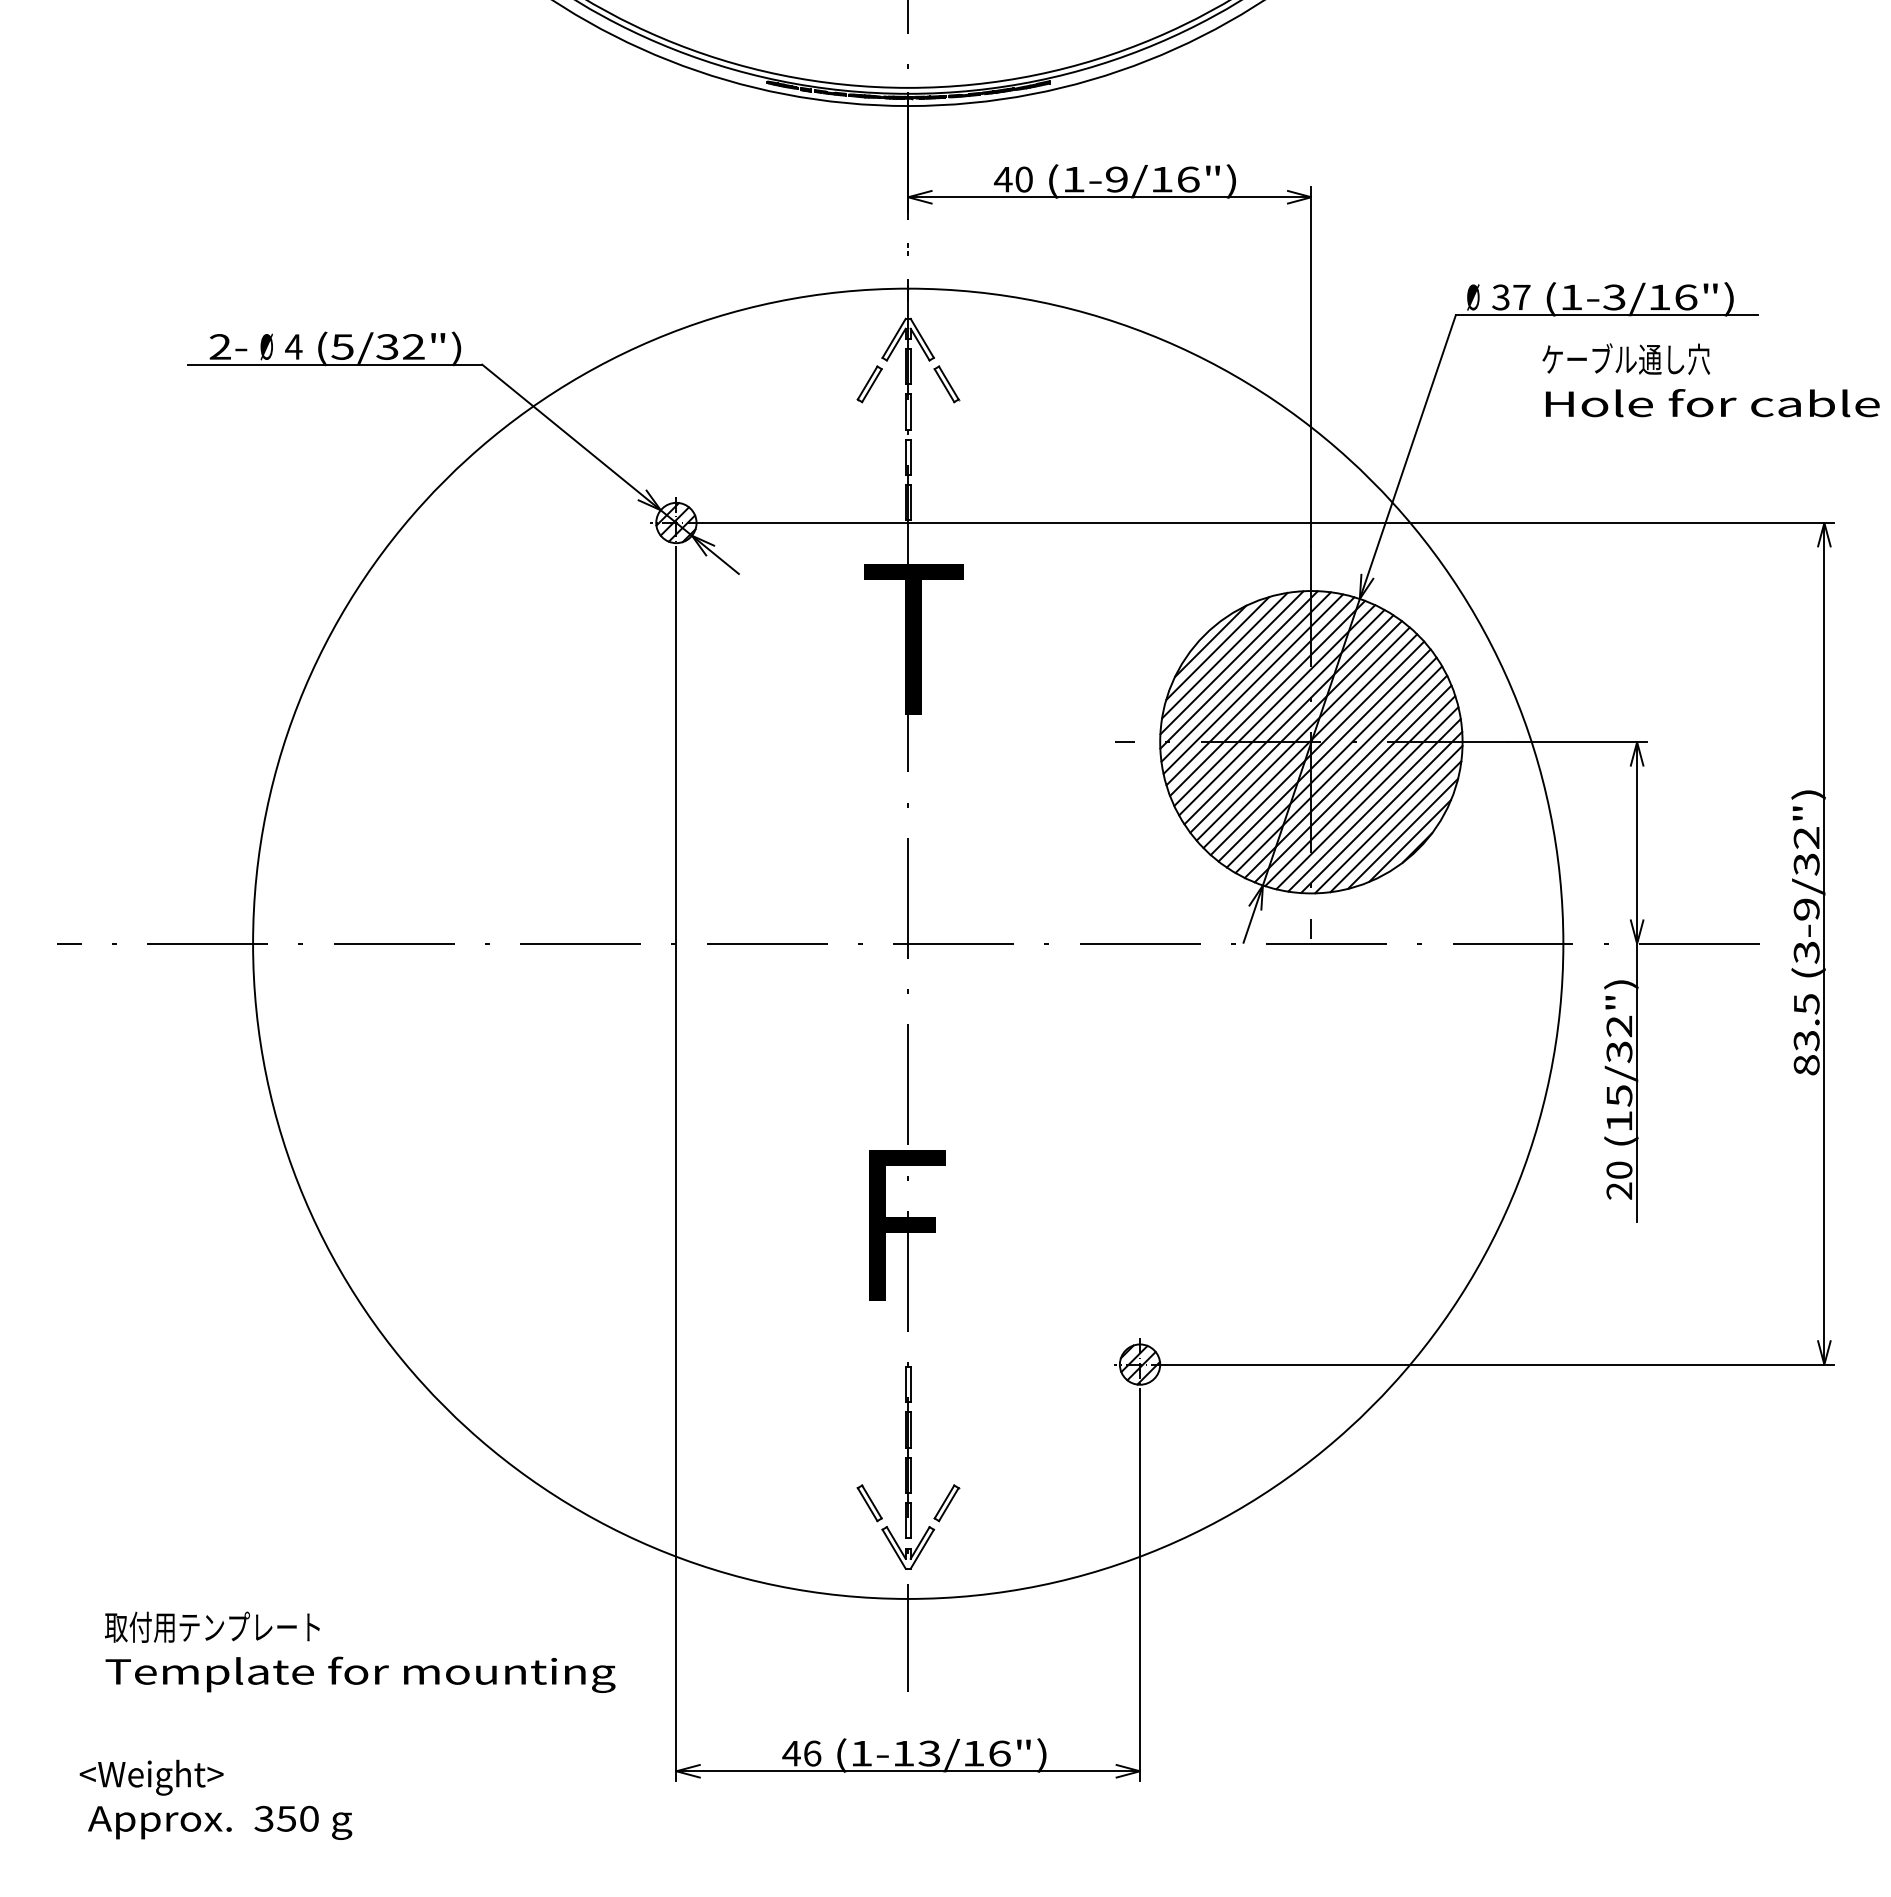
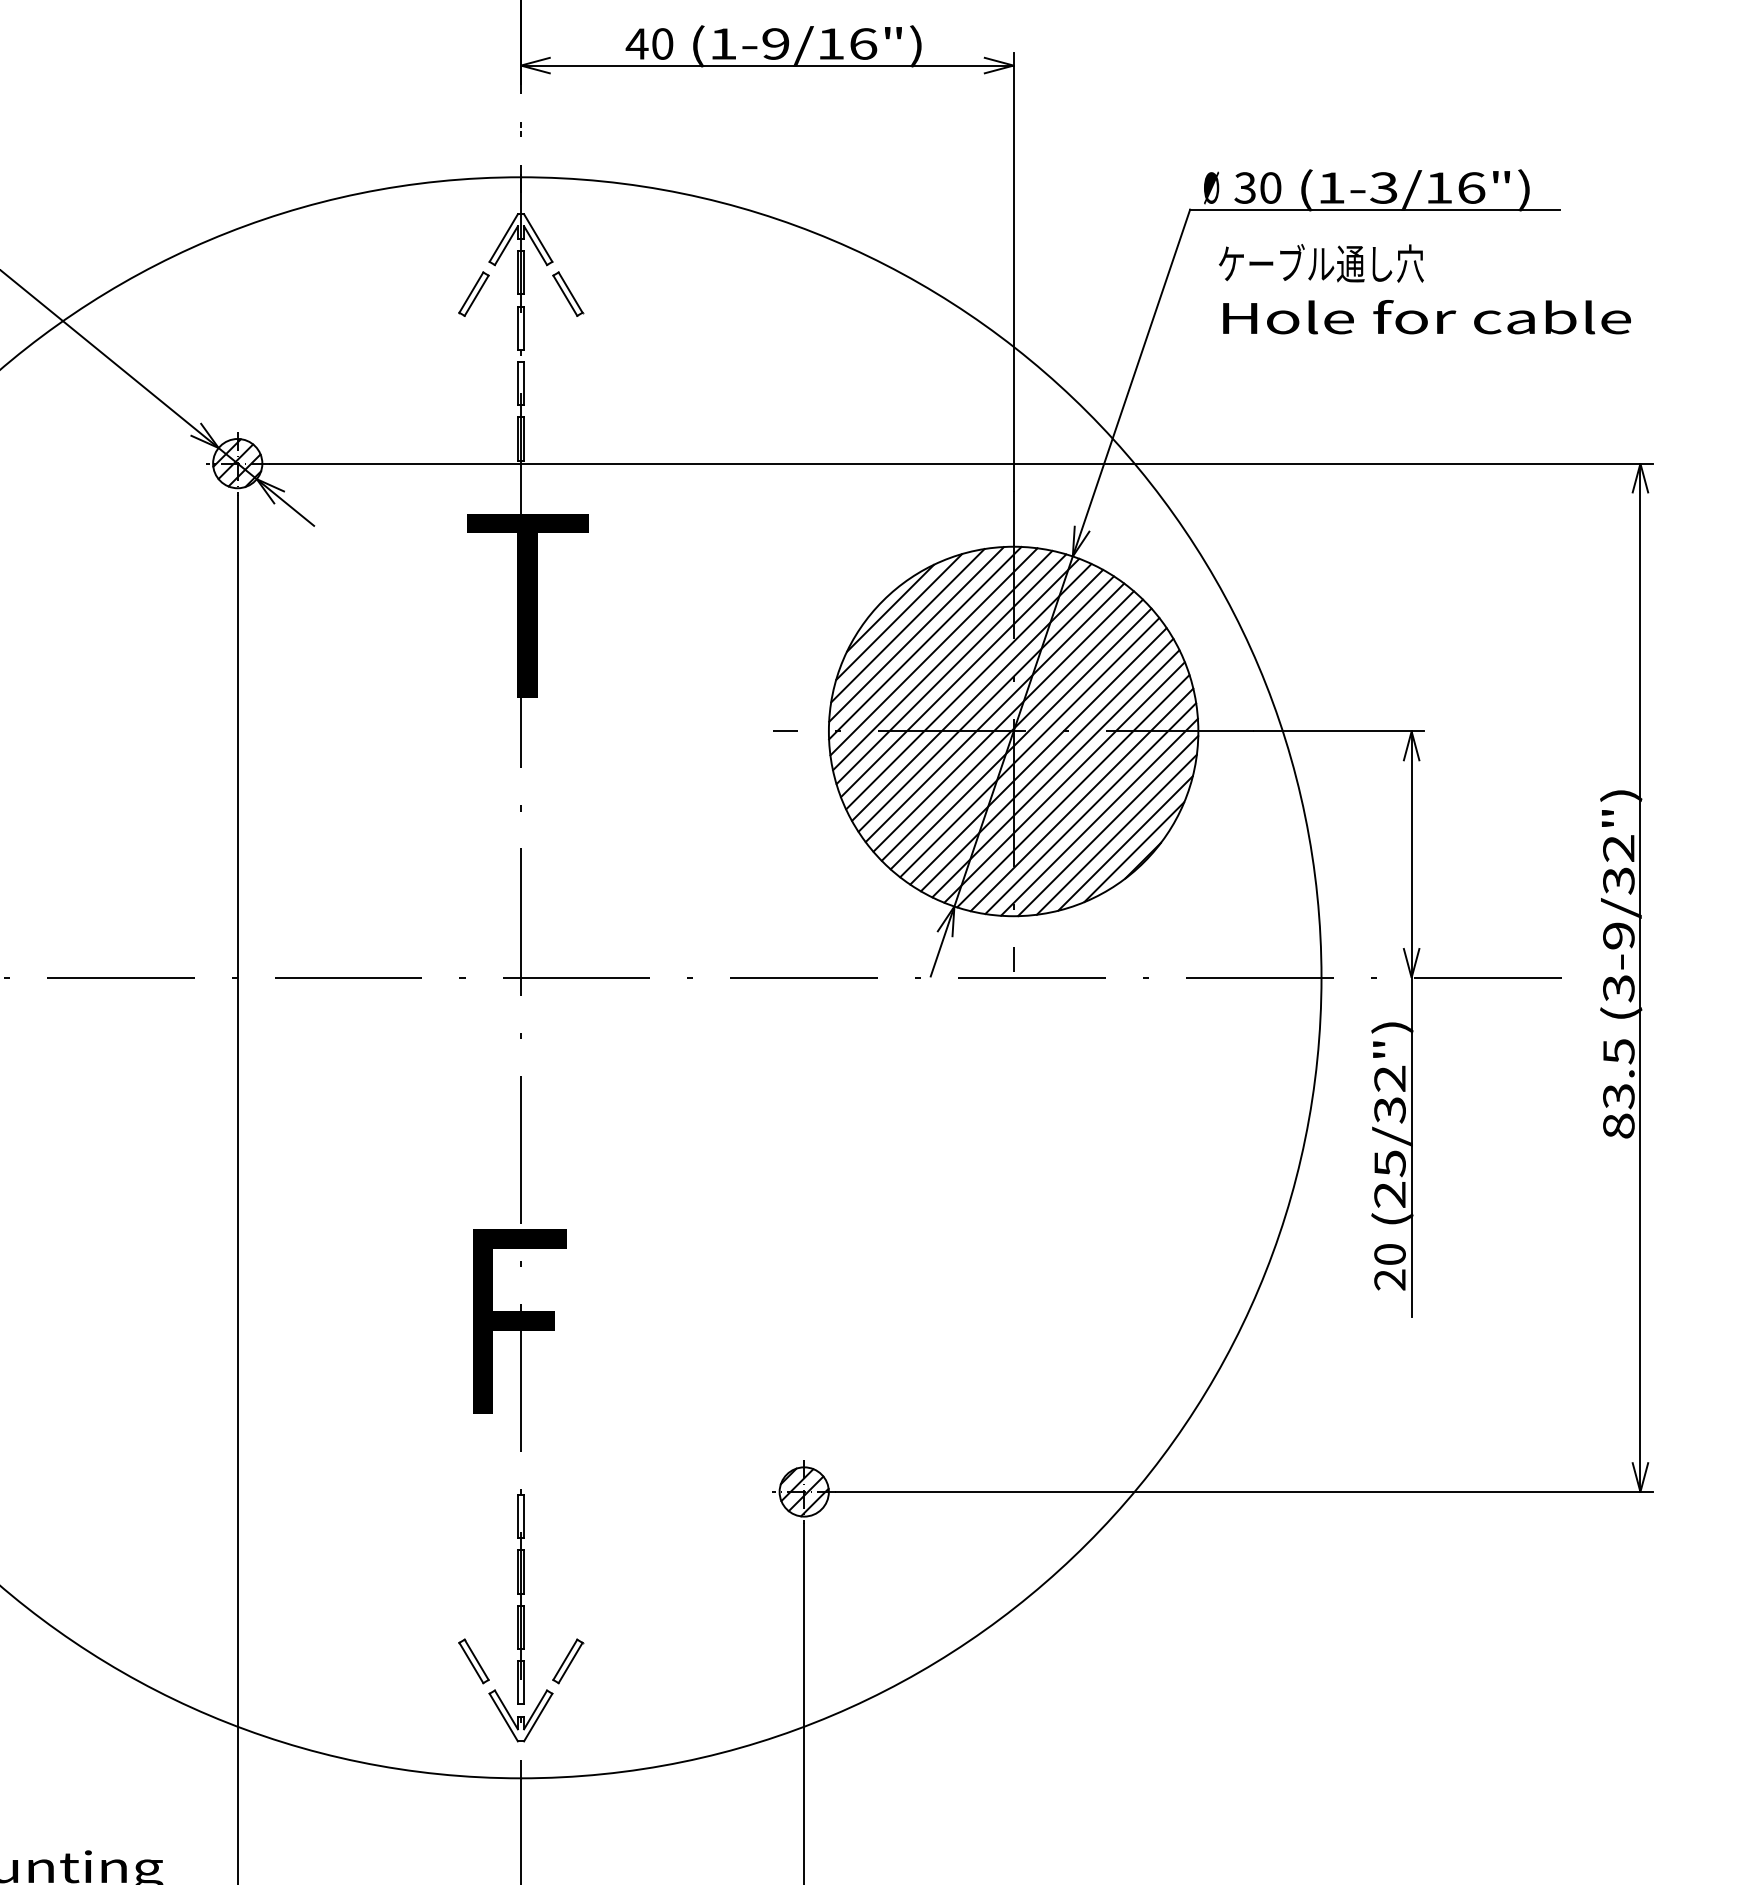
text: (1521, 297) -> (1270, 188), 37 -> 30
text: (1710, 380) -> (1424, 289), moved
text: (1619, 1121) -> (1390, 1194), (15/32") -> (25/32")

